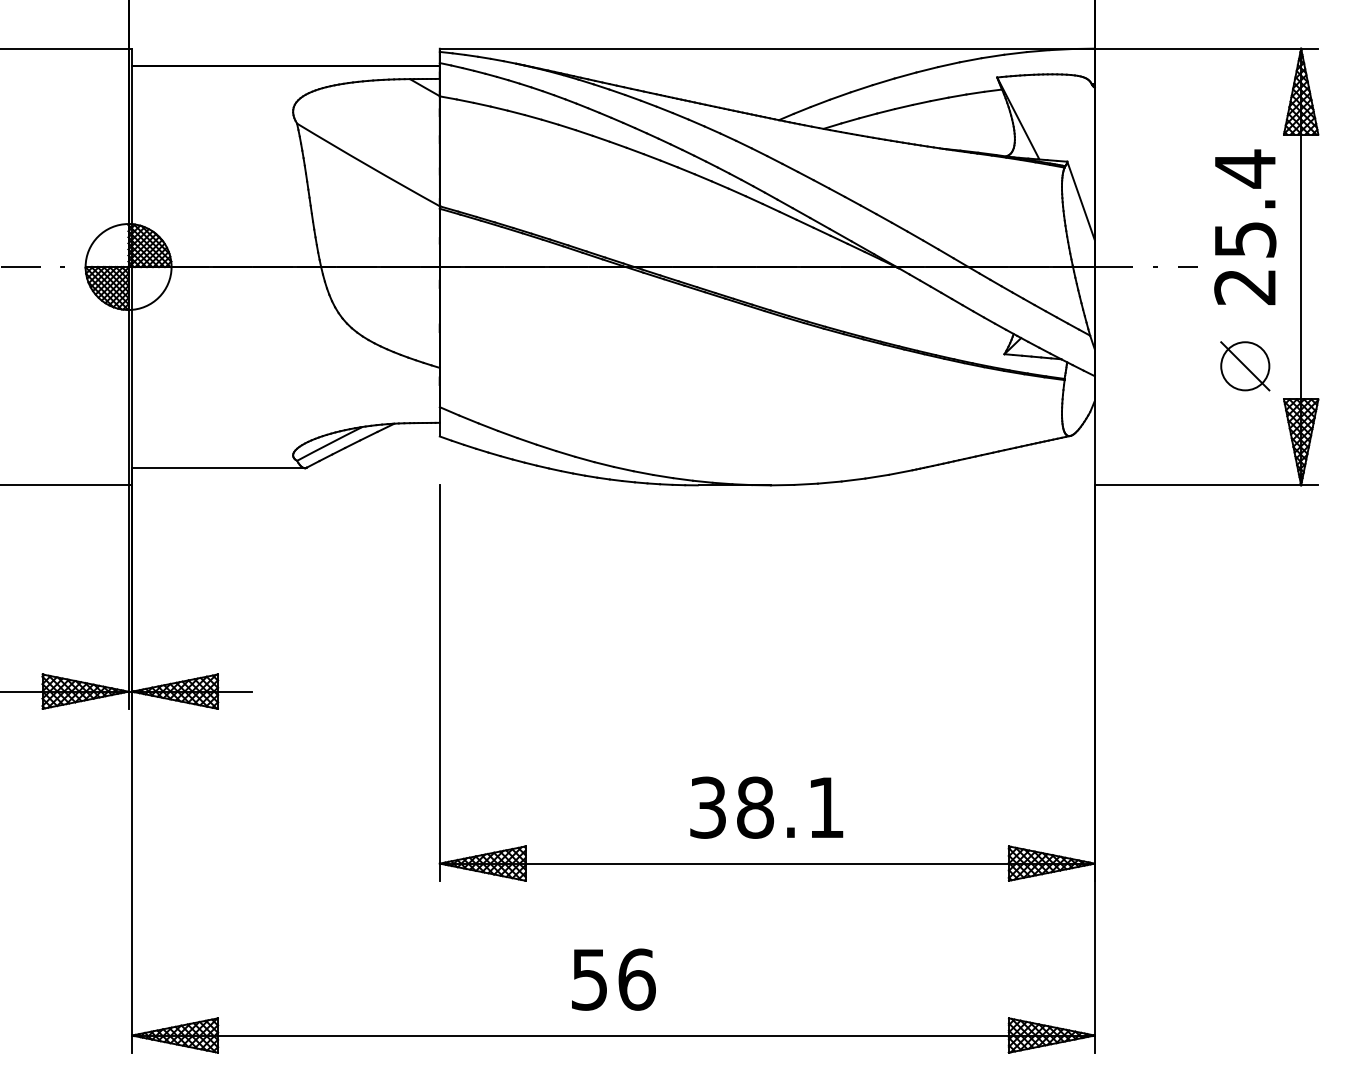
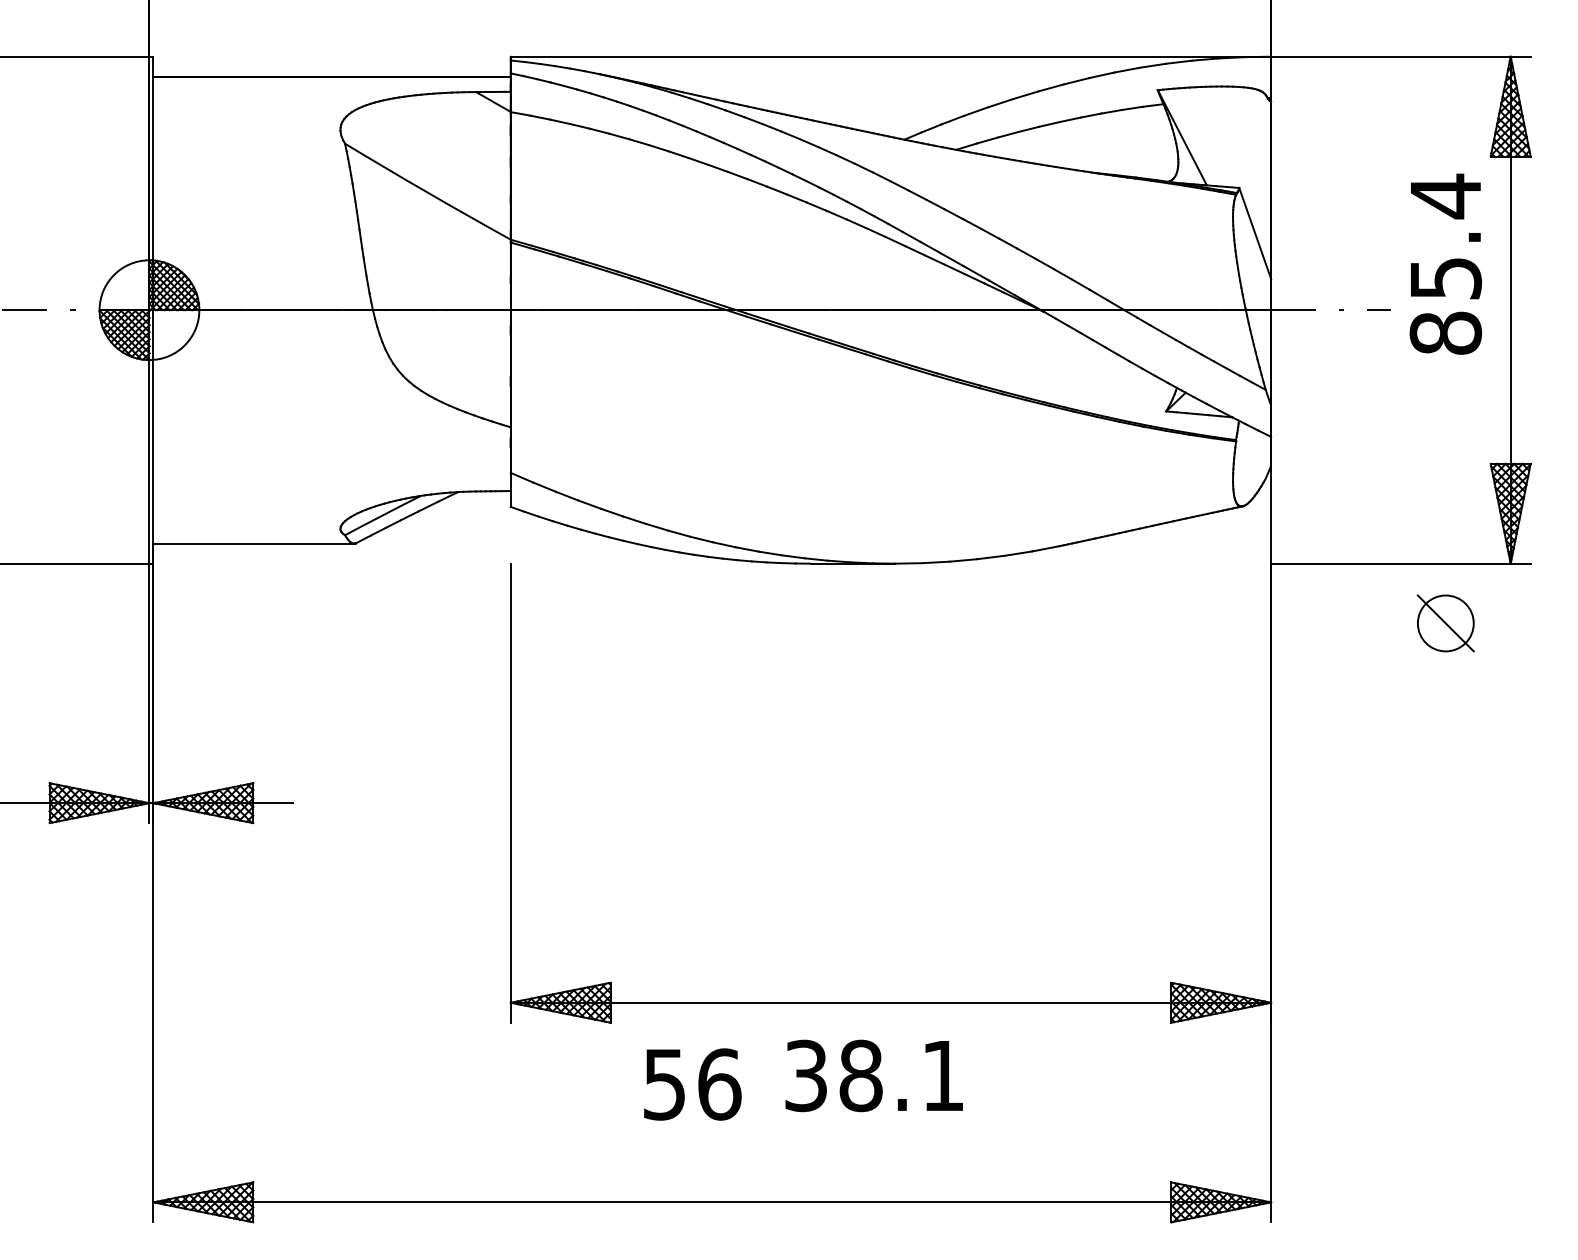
text: (1245, 286) -> (1445, 332), 25.4 -> 85.4
part: (1245, 366) -> (1445, 623), moved
text: (766, 807) -> (873, 1075), moved
text: (613, 979) -> (692, 1084), moved

